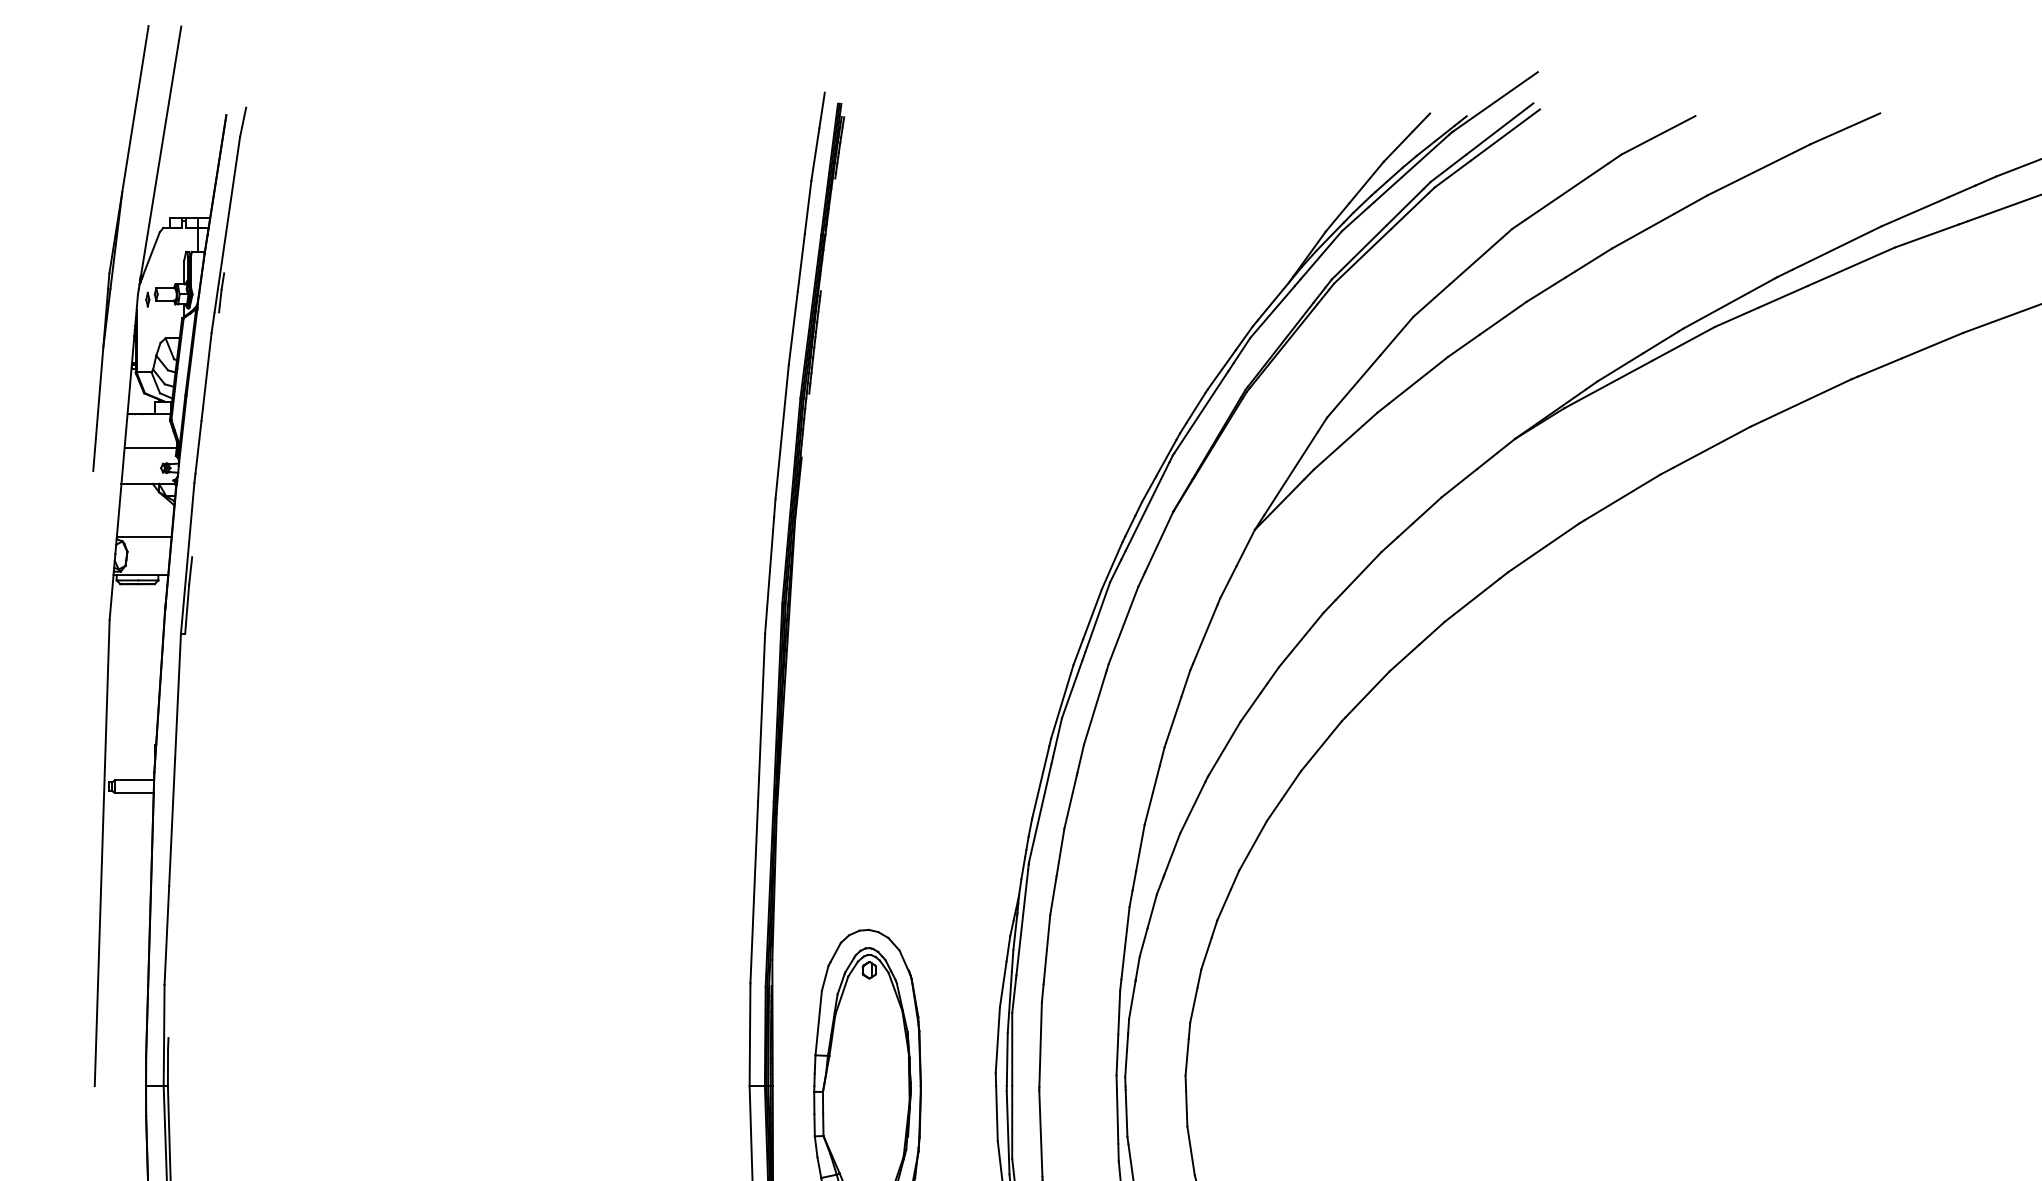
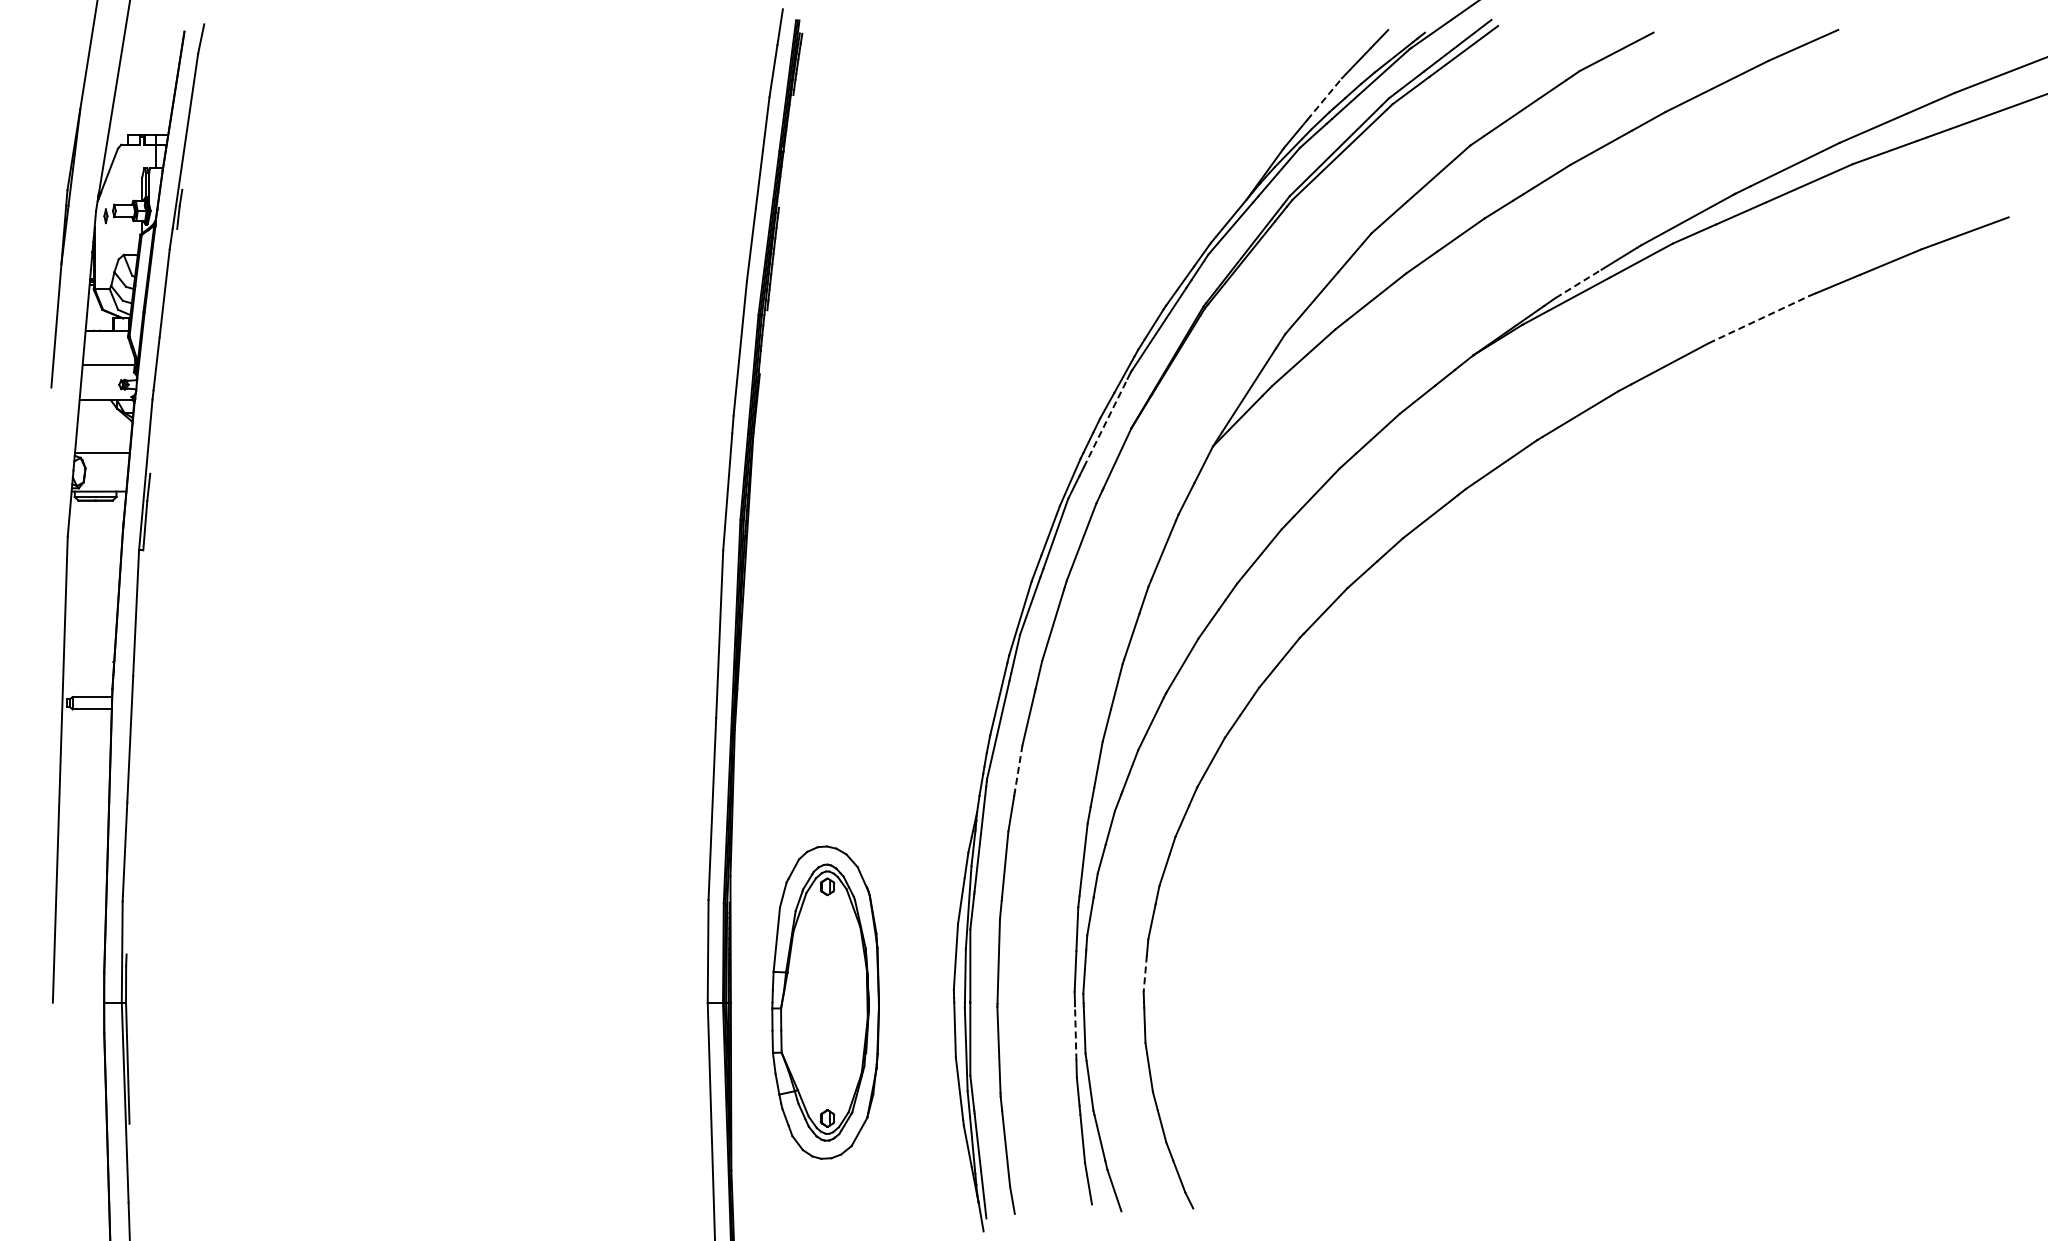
line: (1366, 181) -> (1324, 98), solid -> dashed
line: (1620, 366) -> (1578, 283), solid -> dashed
line: (1801, 402) -> (1759, 319), solid -> dashed
line: (1147, 505) -> (1105, 422), solid -> dashed
line: (1060, 852) -> (1018, 769), solid -> dashed
line: (1187, 1057) -> (1145, 974), solid -> dashed
line: (1117, 1115) -> (1075, 1032), solid -> dashed

